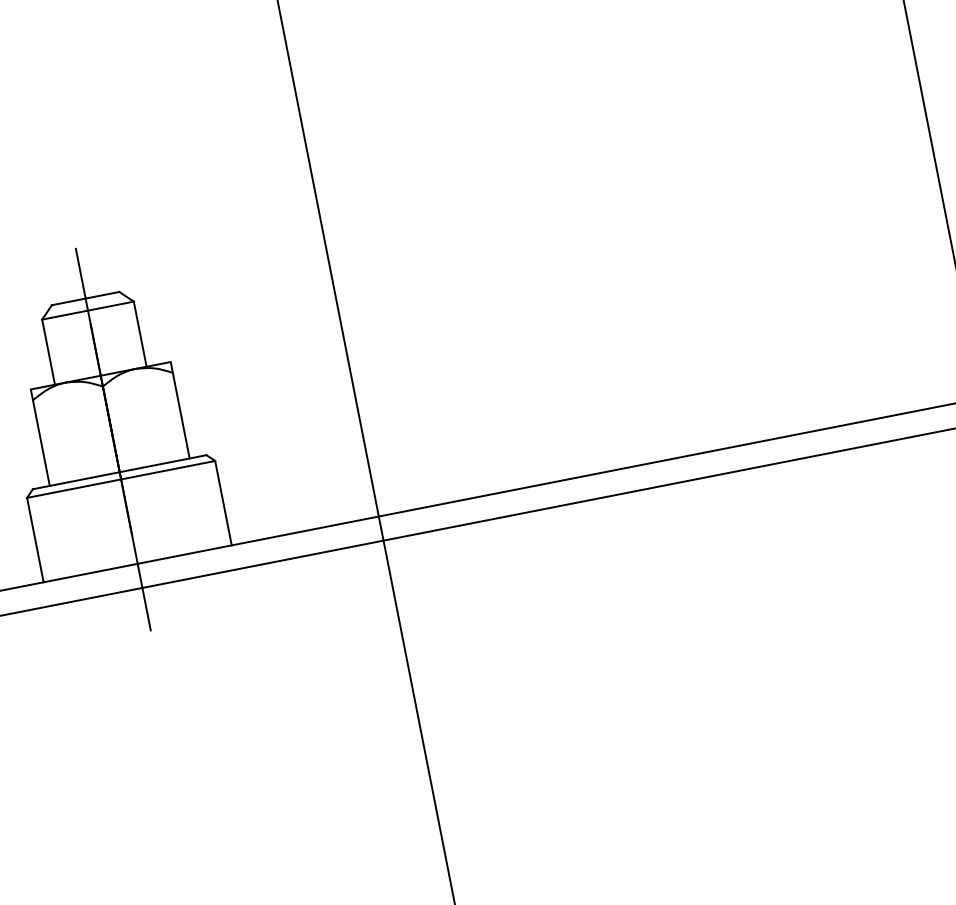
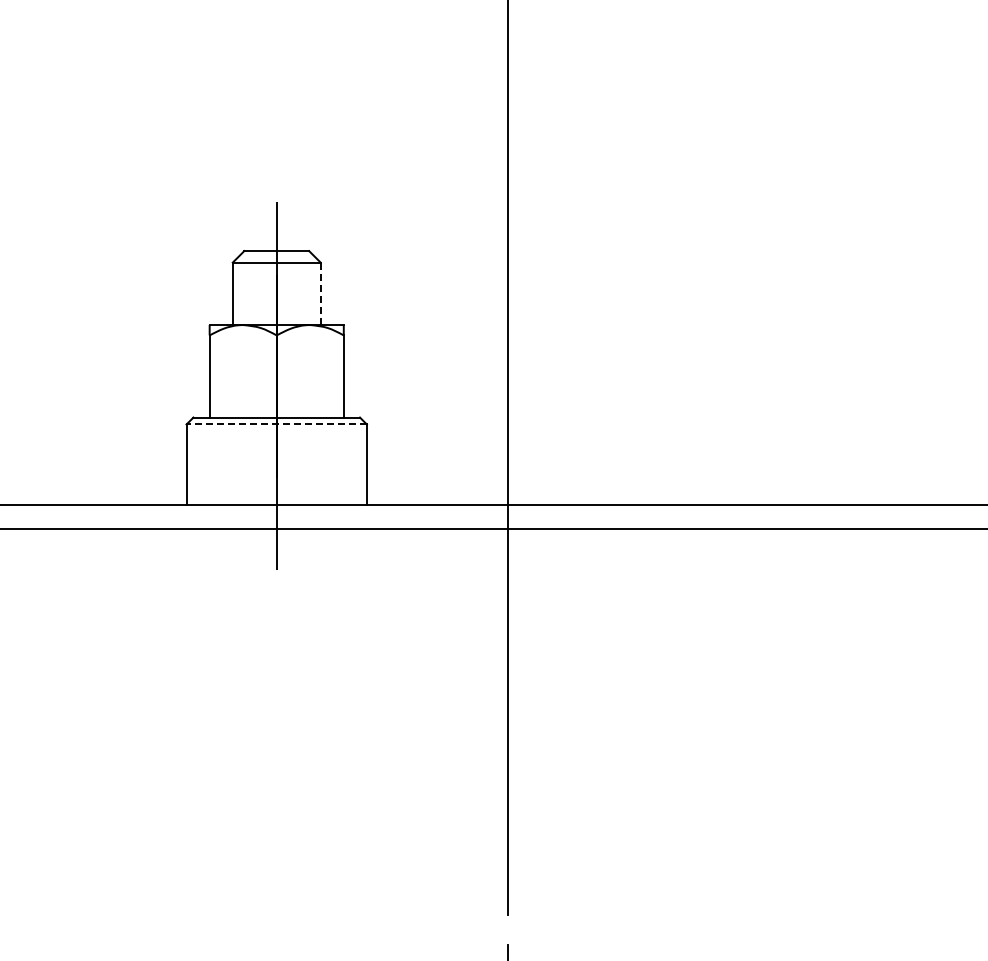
line: (139, 333) -> (320, 293), solid -> dashed
line: (120, 479) -> (276, 424), solid -> dashed

